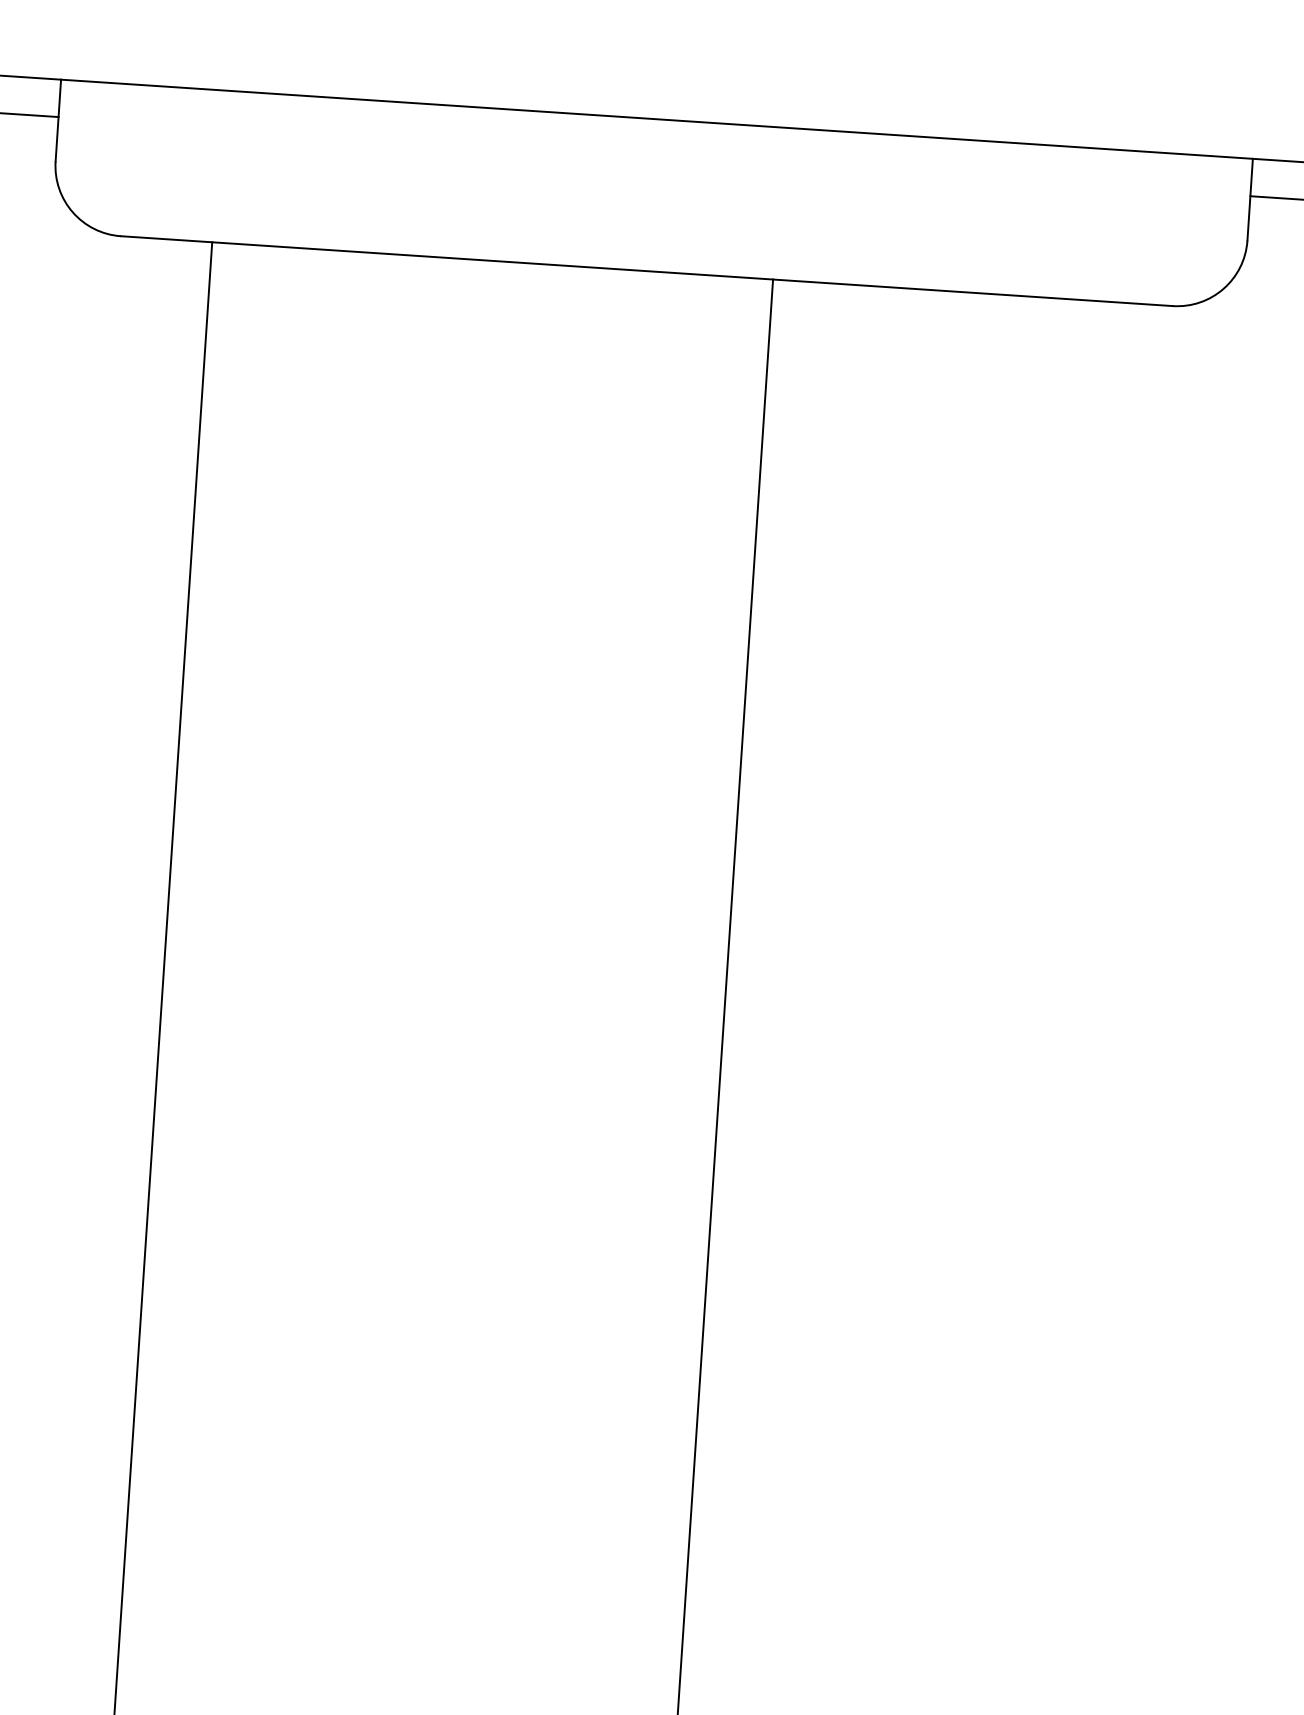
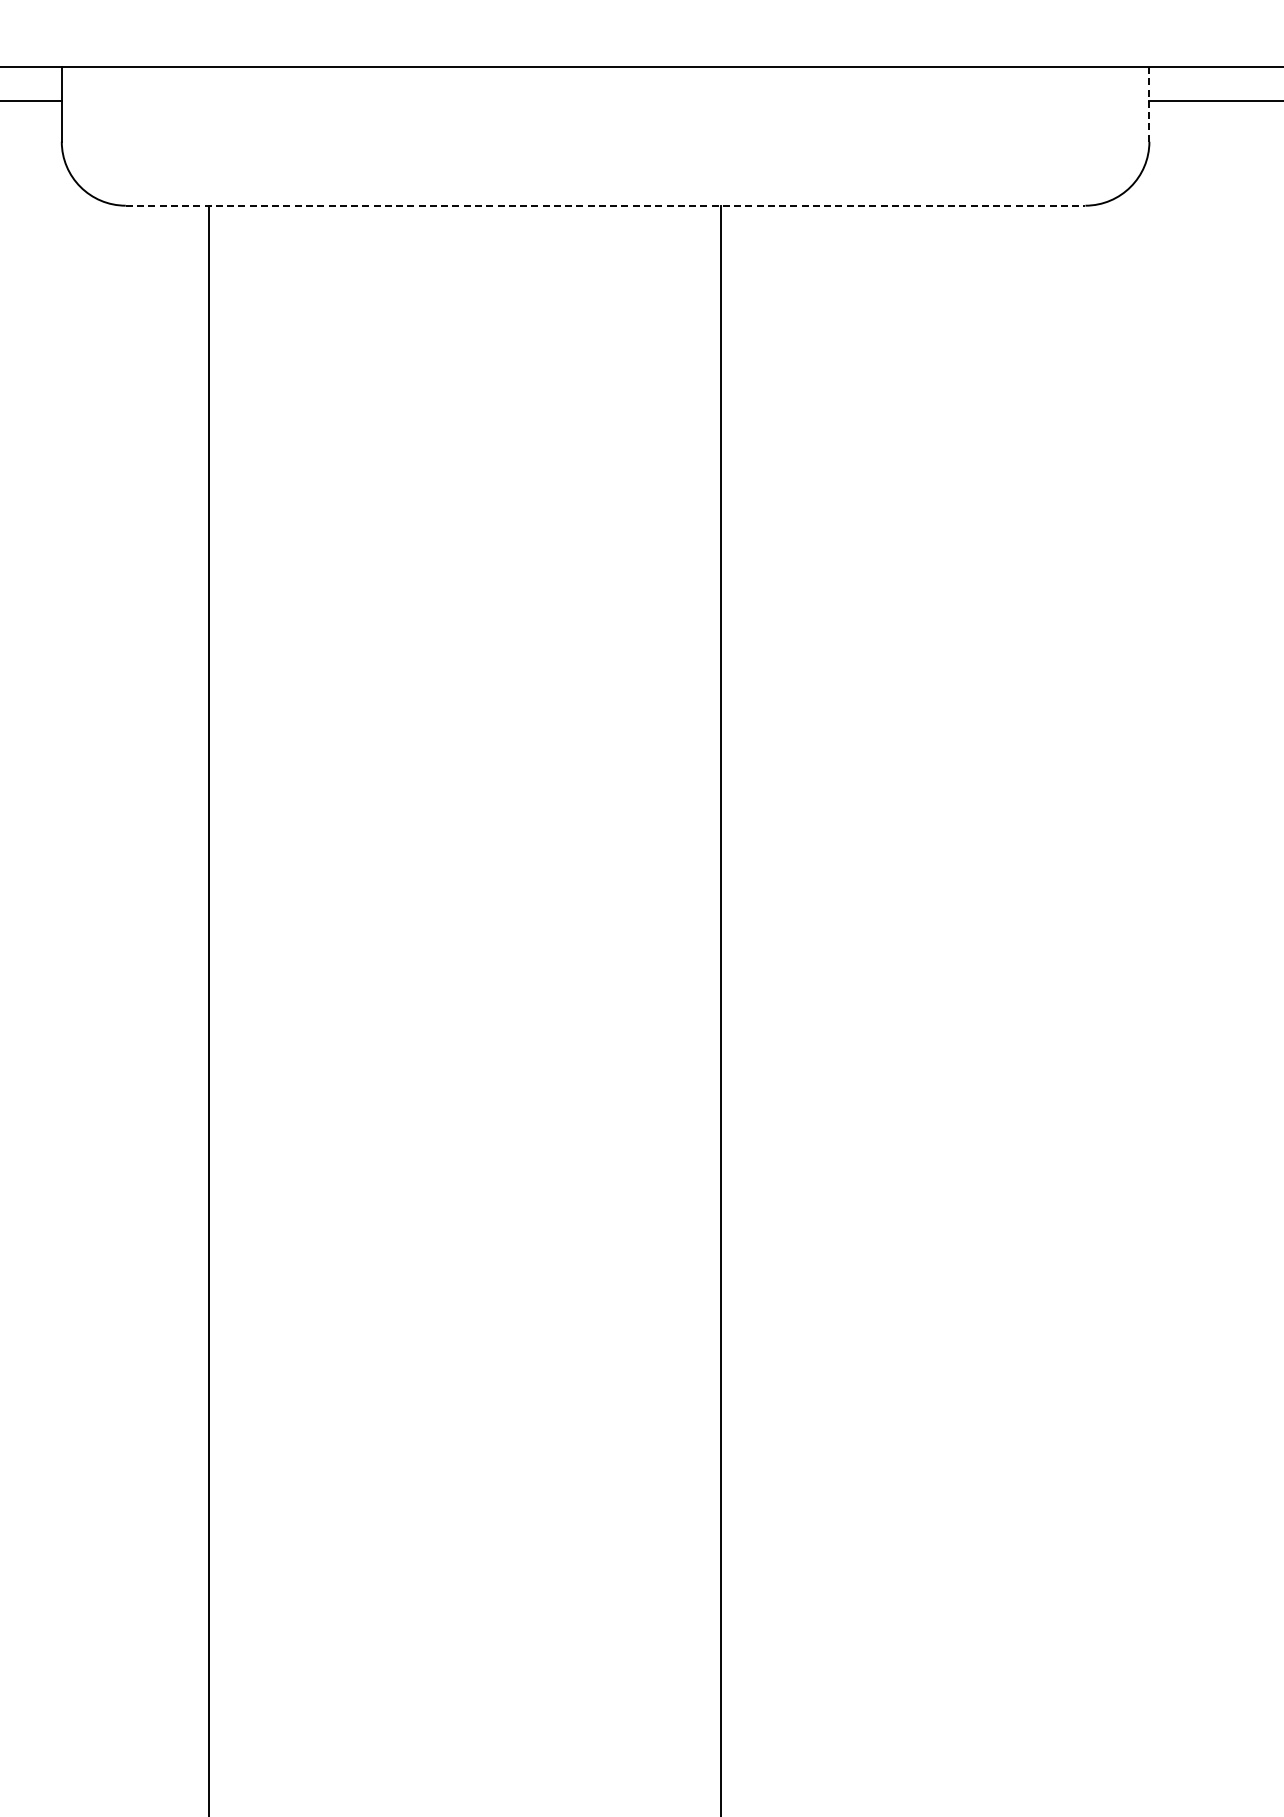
line: (1250, 198) -> (1149, 103), solid -> dashed
line: (646, 270) -> (605, 205), solid -> dashed

